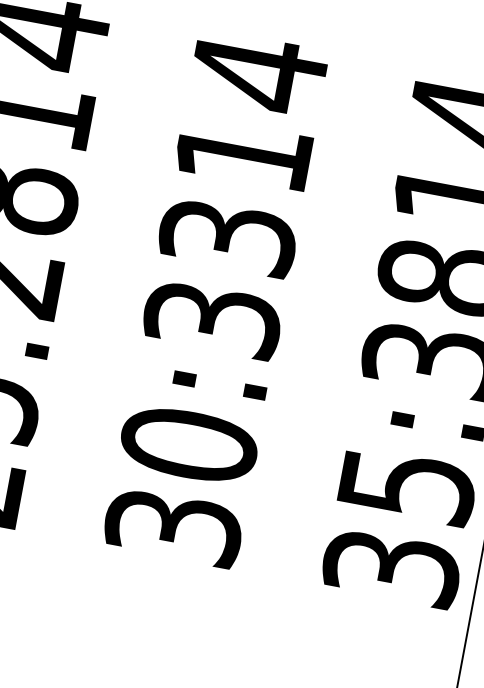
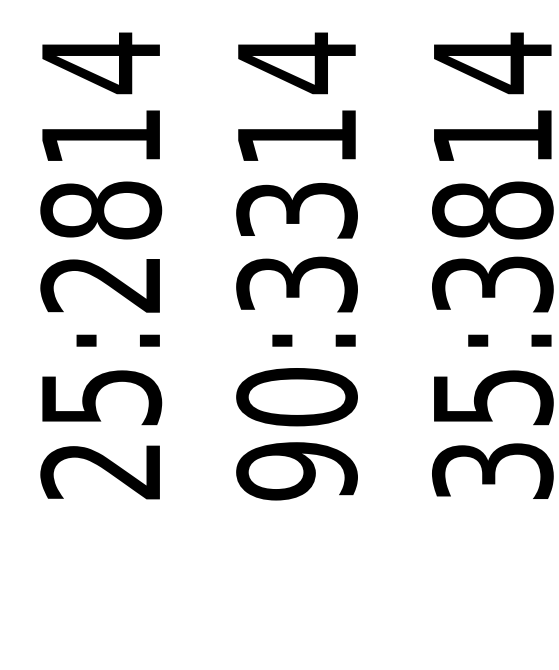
text: (173, 527) -> (296, 471), 30:3314 -> 90:3314

